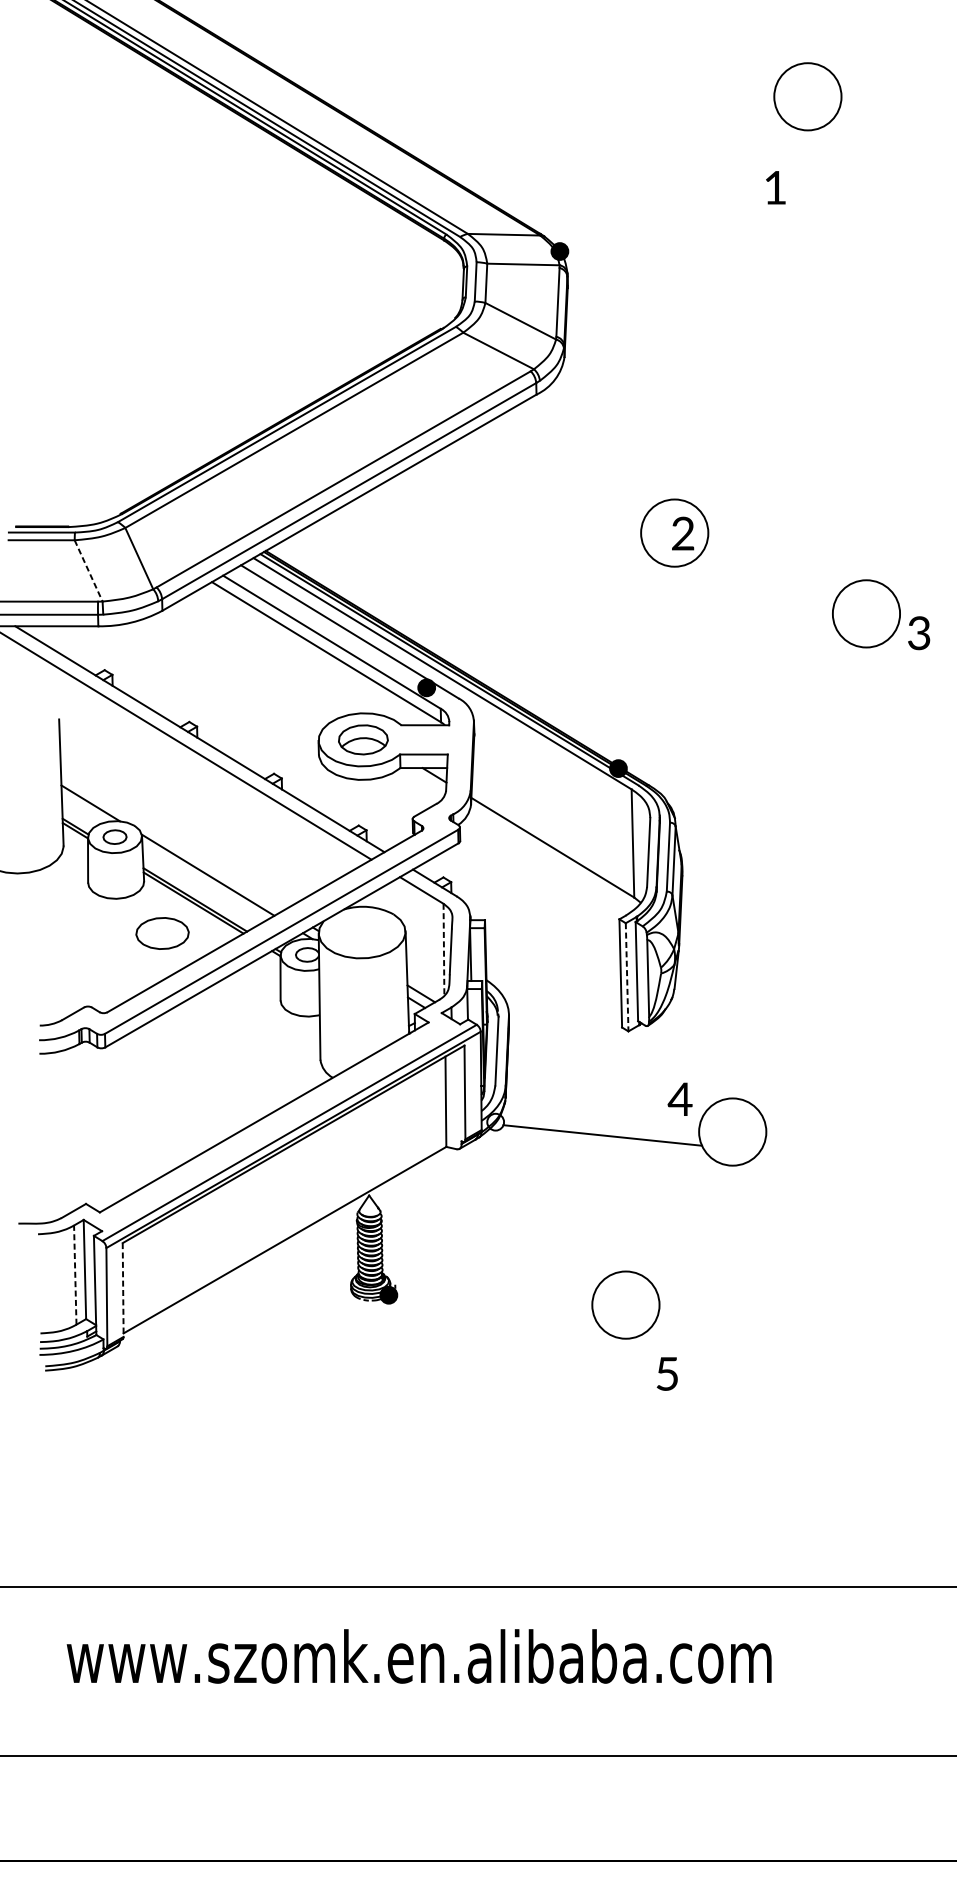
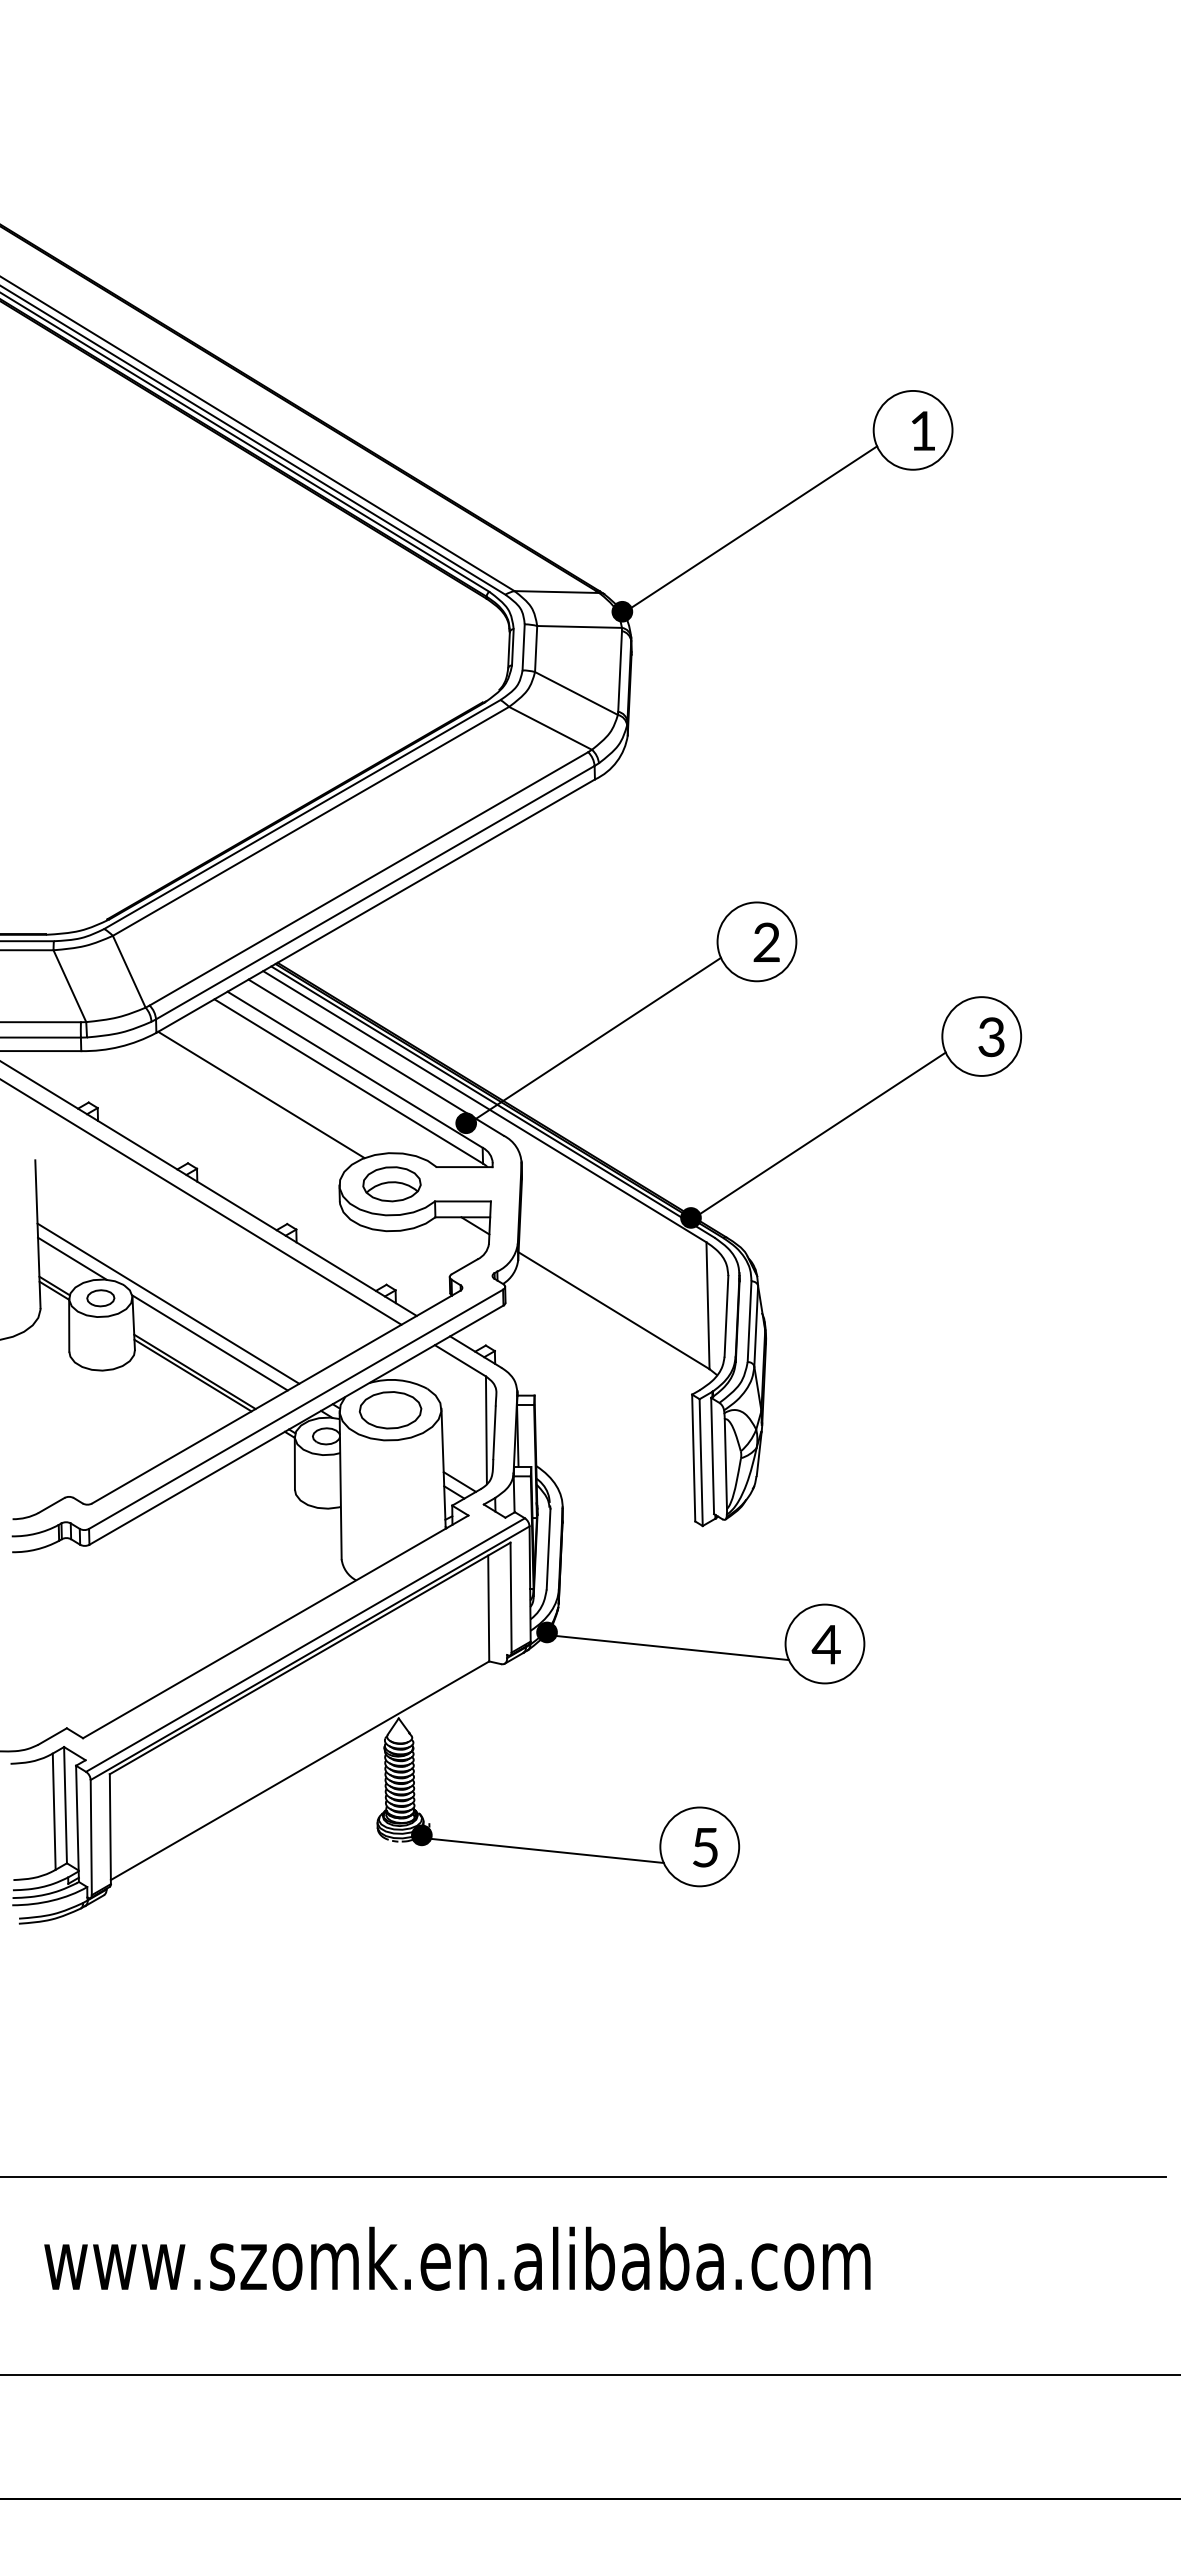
line: (672, 178) -> (754, 526), added
text: (775, 187) -> (923, 430), moved
line: (89, 571) -> (70, 986), dashed -> solid
line: (538, 615) -> (597, 1038), added
text: (919, 633) -> (991, 1037), moved
line: (252, 663) -> (261, 1094), added
line: (730, 696) -> (822, 1133), added
line: (172, 841) -> (168, 1303), added
part: (162, 933) -> (390, 1410), moved
line: (444, 949) -> (486, 1430), dashed -> solid
line: (627, 978) -> (701, 1463), dashed -> solid
text: (679, 1099) -> (825, 1644), moved
fill: (495, 1122) -> (546, 1632), added
line: (75, 1274) -> (54, 1811), dashed -> solid
line: (123, 1290) -> (110, 1829), dashed -> solid
line: (496, 1308) -> (547, 1850), added
text: (667, 1373) -> (705, 1847), moved

